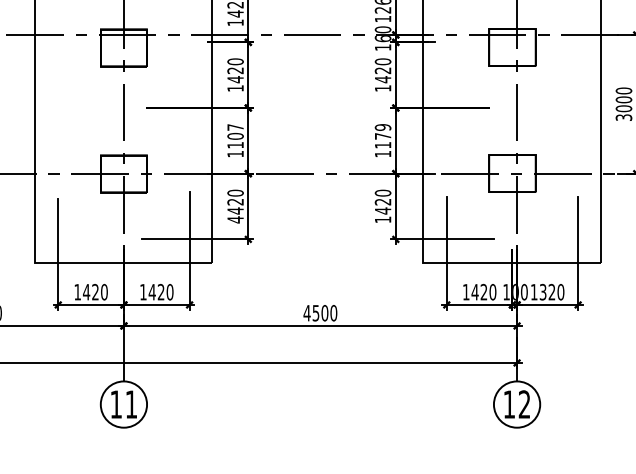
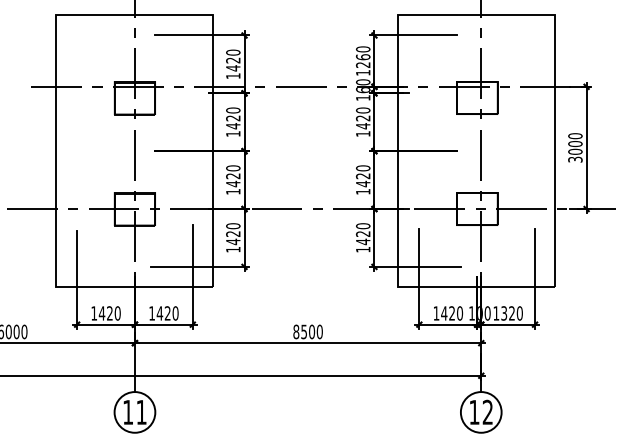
text: (235, 136) -> (233, 176), 1107 -> 1420
text: (382, 136) -> (362, 176), 1179 -> 1420
text: (235, 219) -> (233, 249), 4420 -> 1420
text: (307, 312) -> (296, 331), 4500 -> 8500

